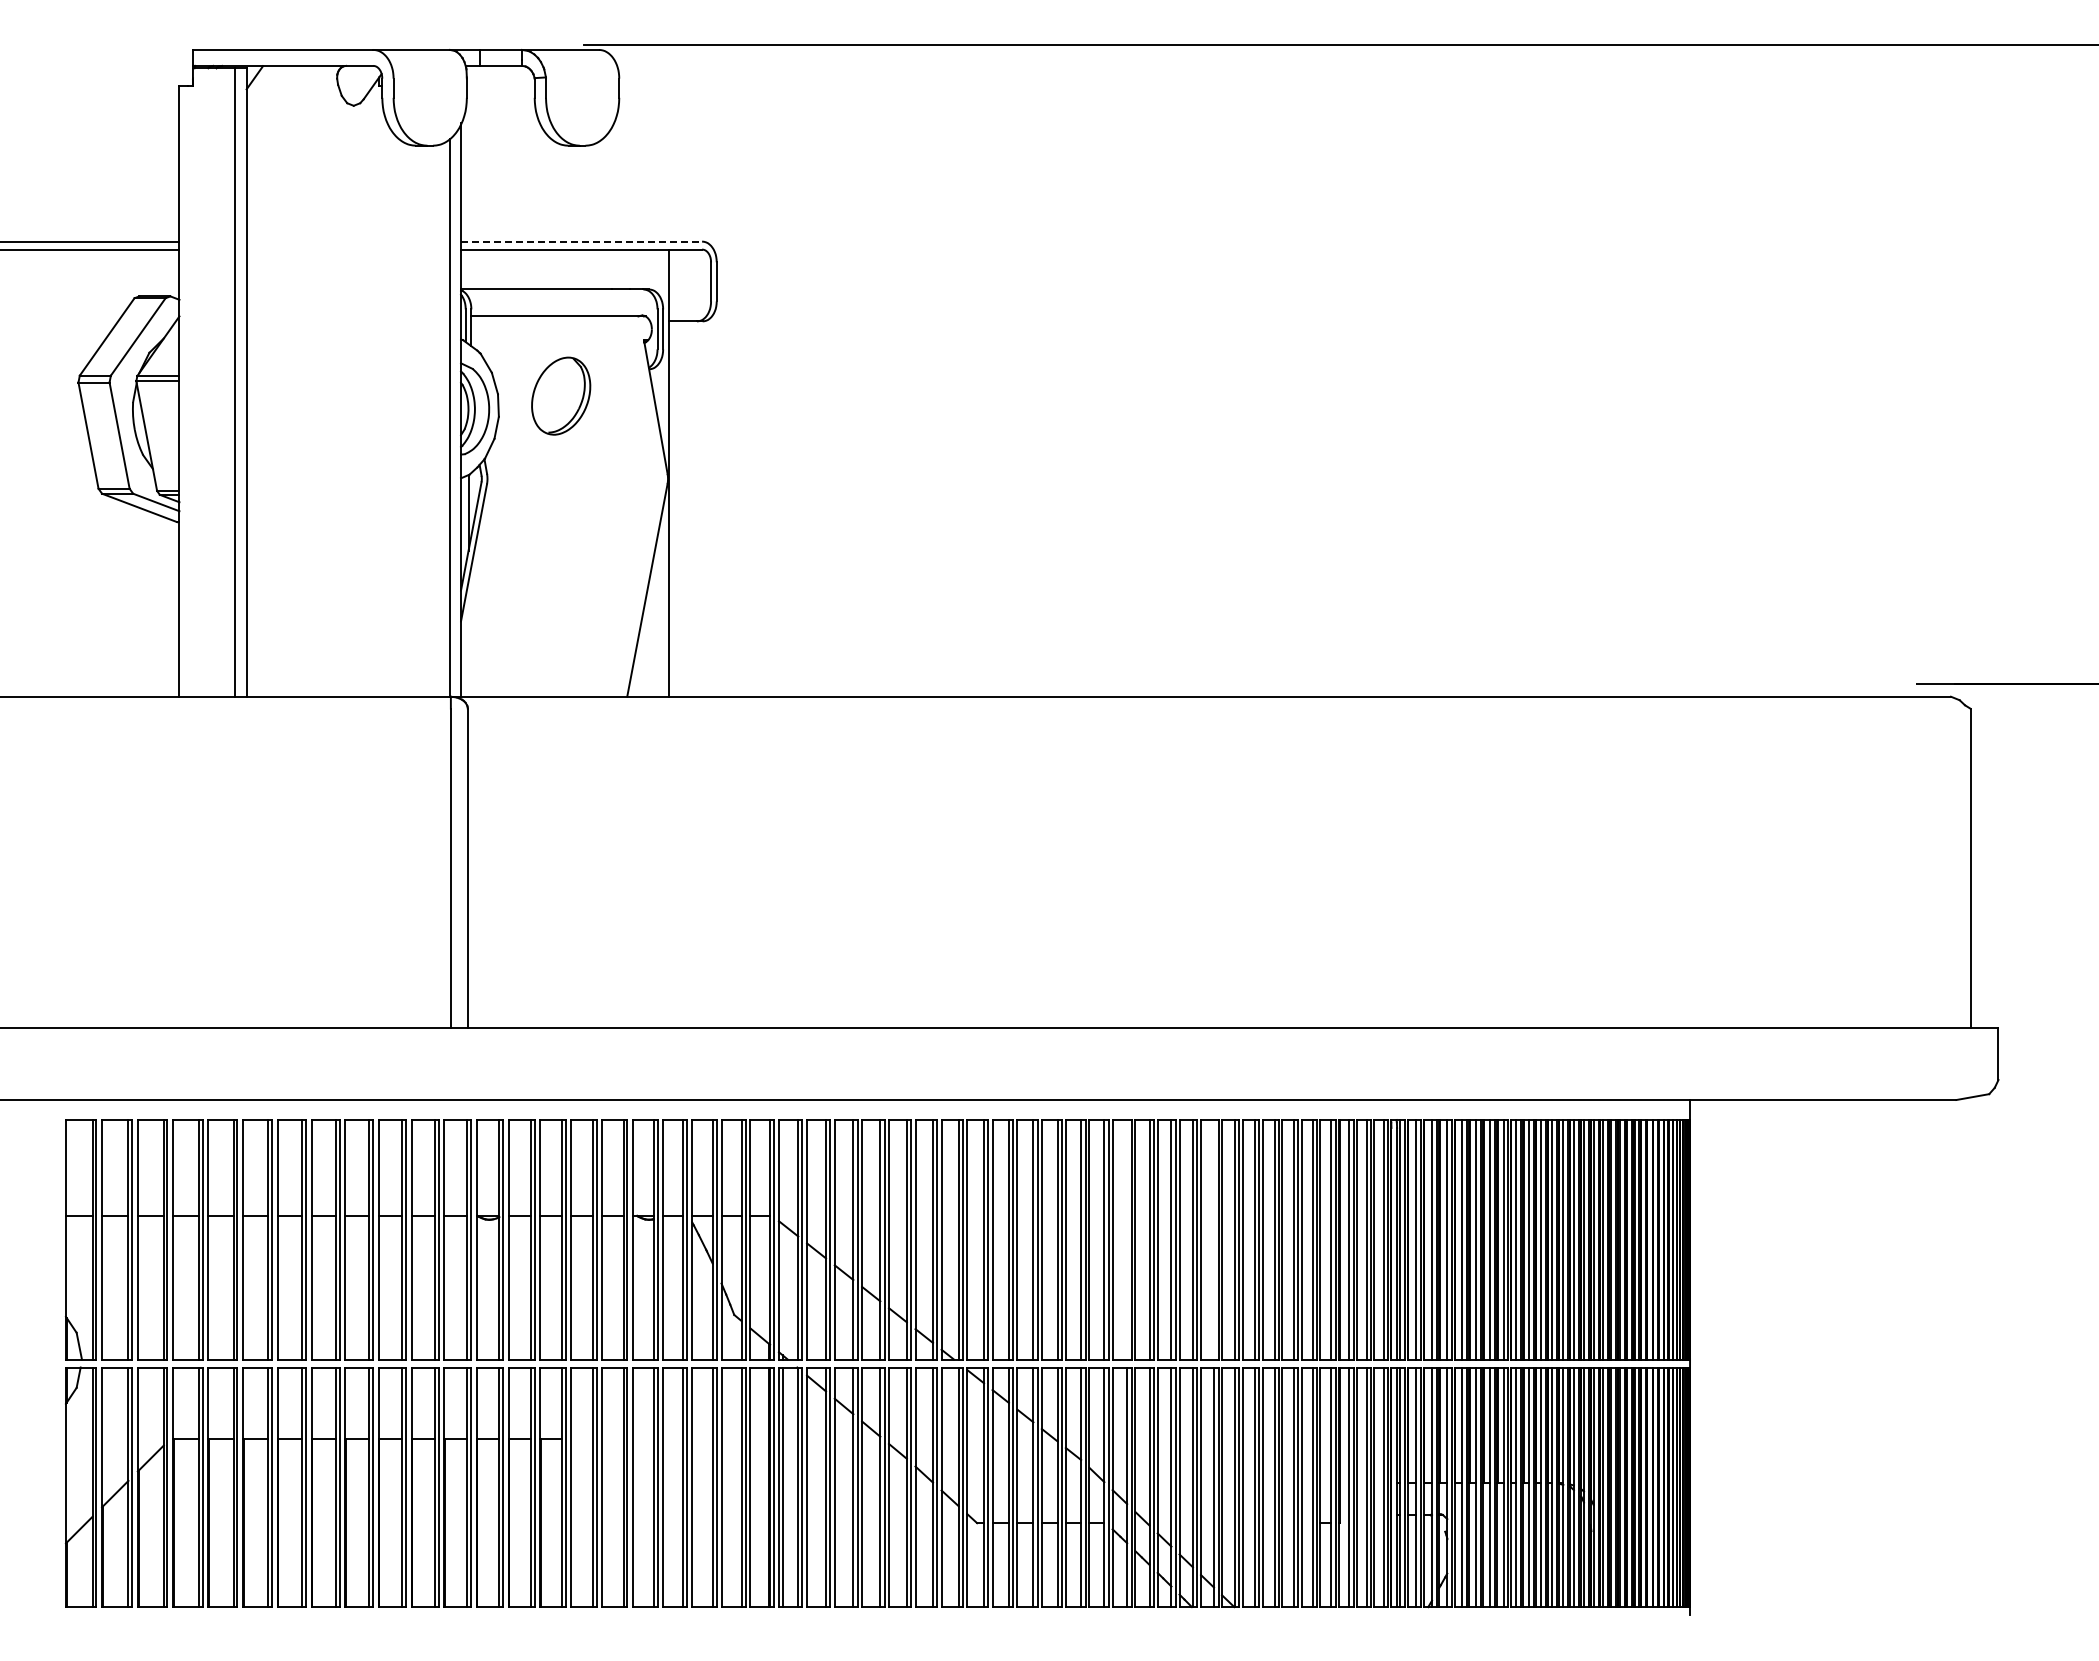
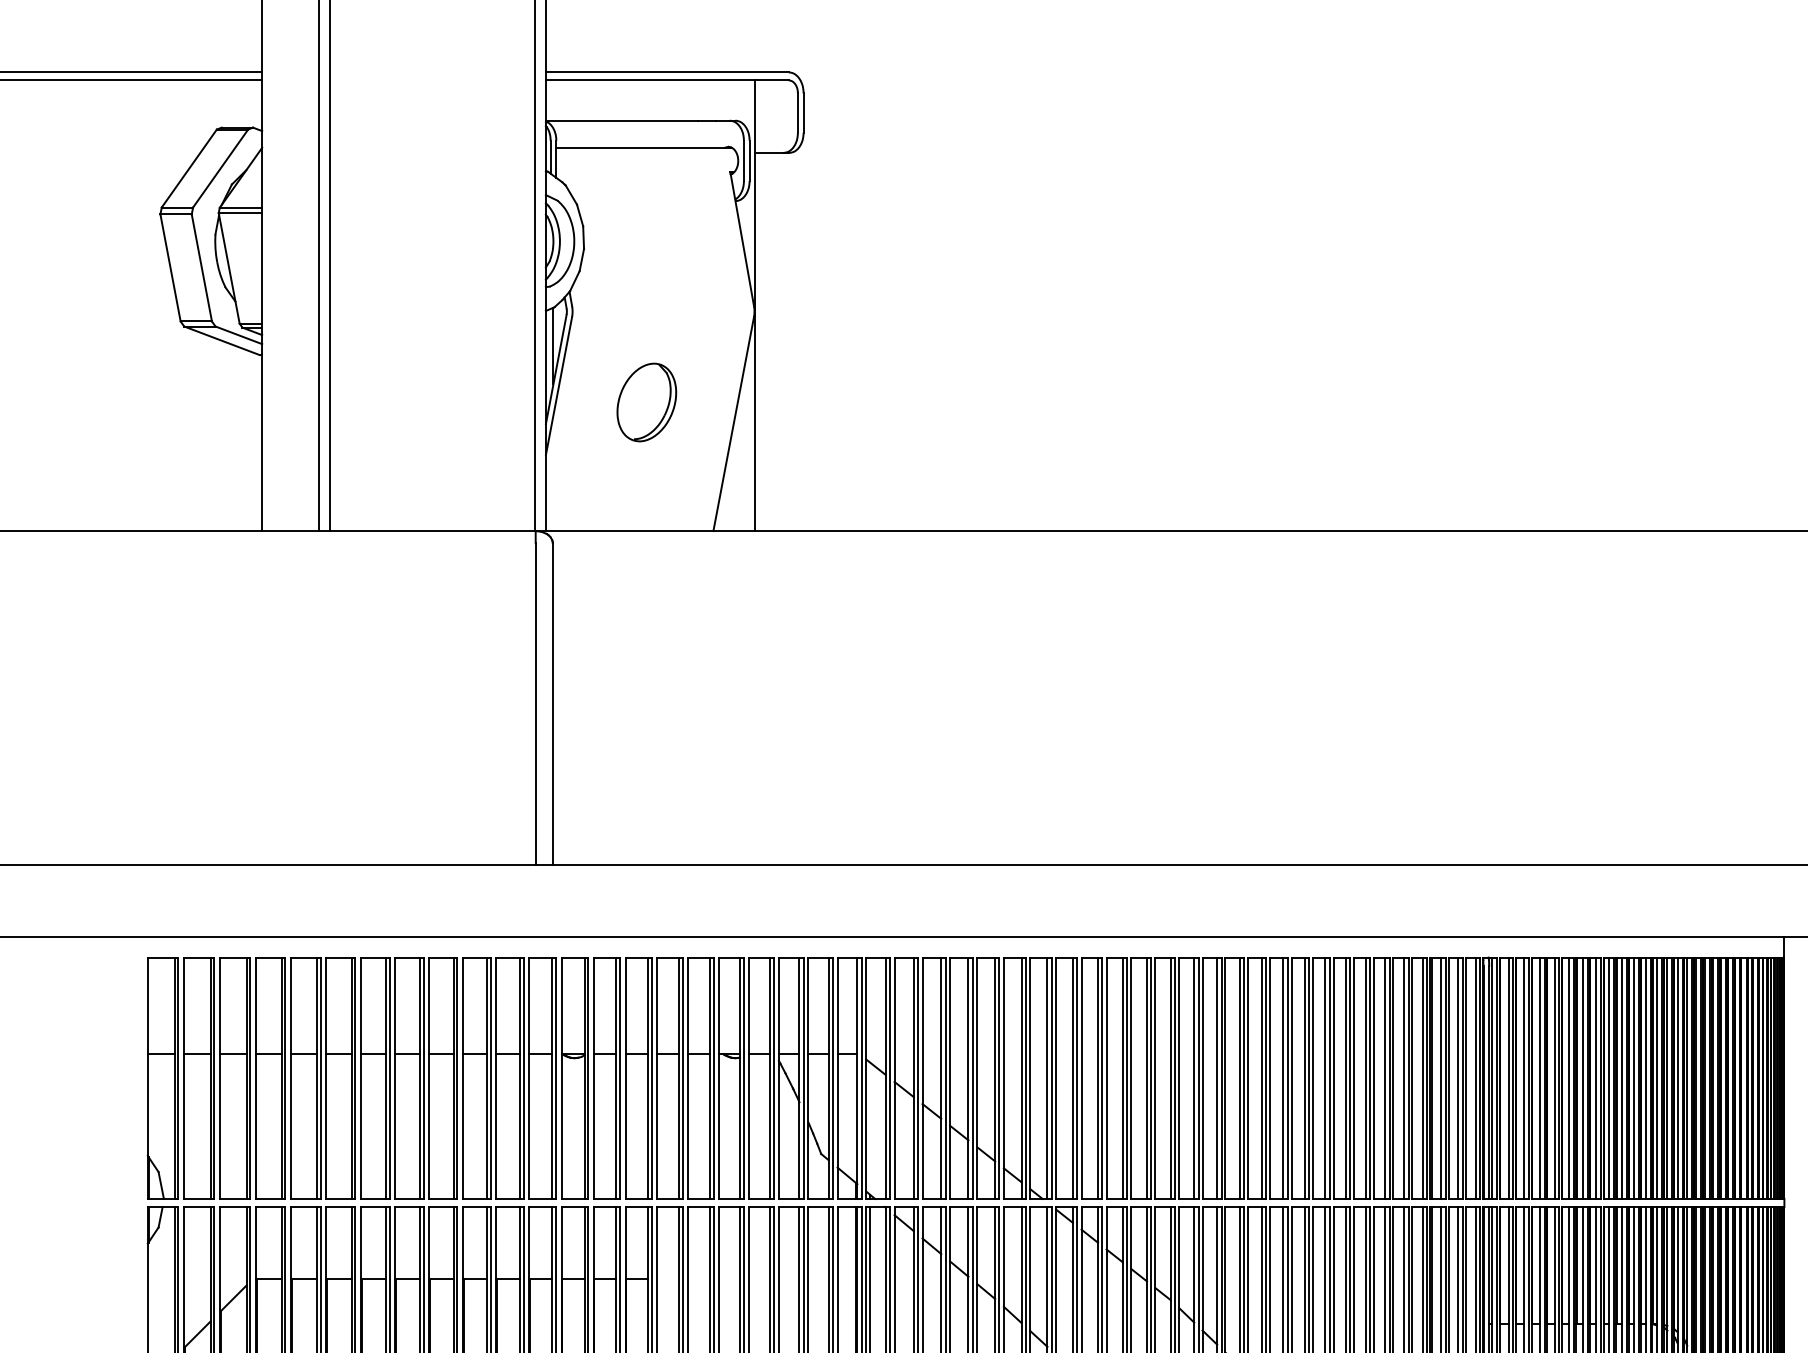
line: (581, 241) -> (667, 72), dashed -> solid
part: (561, 395) -> (647, 401), moved
line: (1127, 1239) -> (1217, 1078), added
line: (1214, 1239) -> (1305, 1078), added

